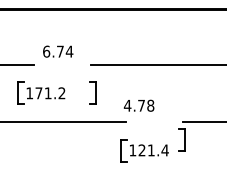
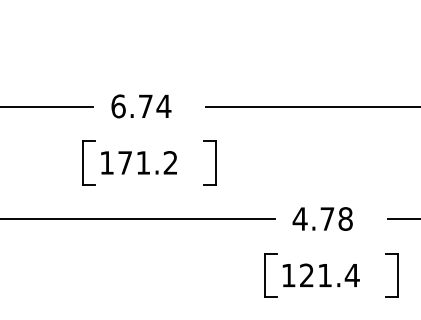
text: (58, 51) -> (142, 106), moved
part: (41, 92) -> (130, 161), moved
text: (138, 105) -> (321, 218), moved
part: (181, 139) -> (390, 275), moved

